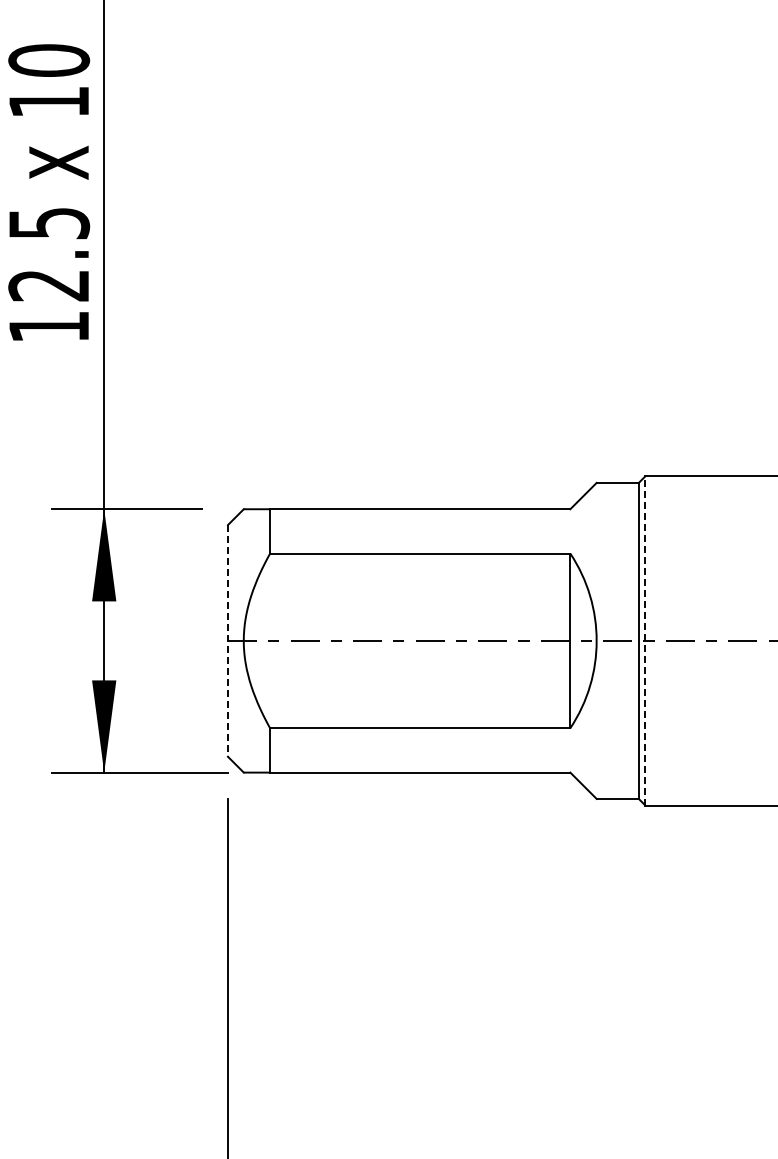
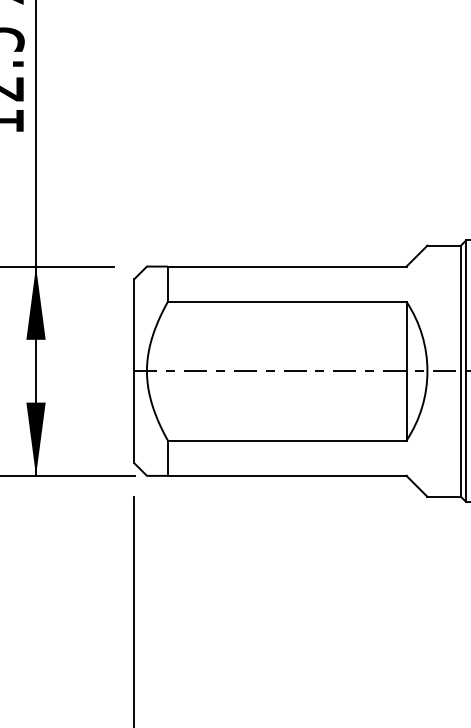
line: (227, 640) -> (134, 370), dashed -> solid
line: (645, 640) -> (466, 370), dashed -> solid

